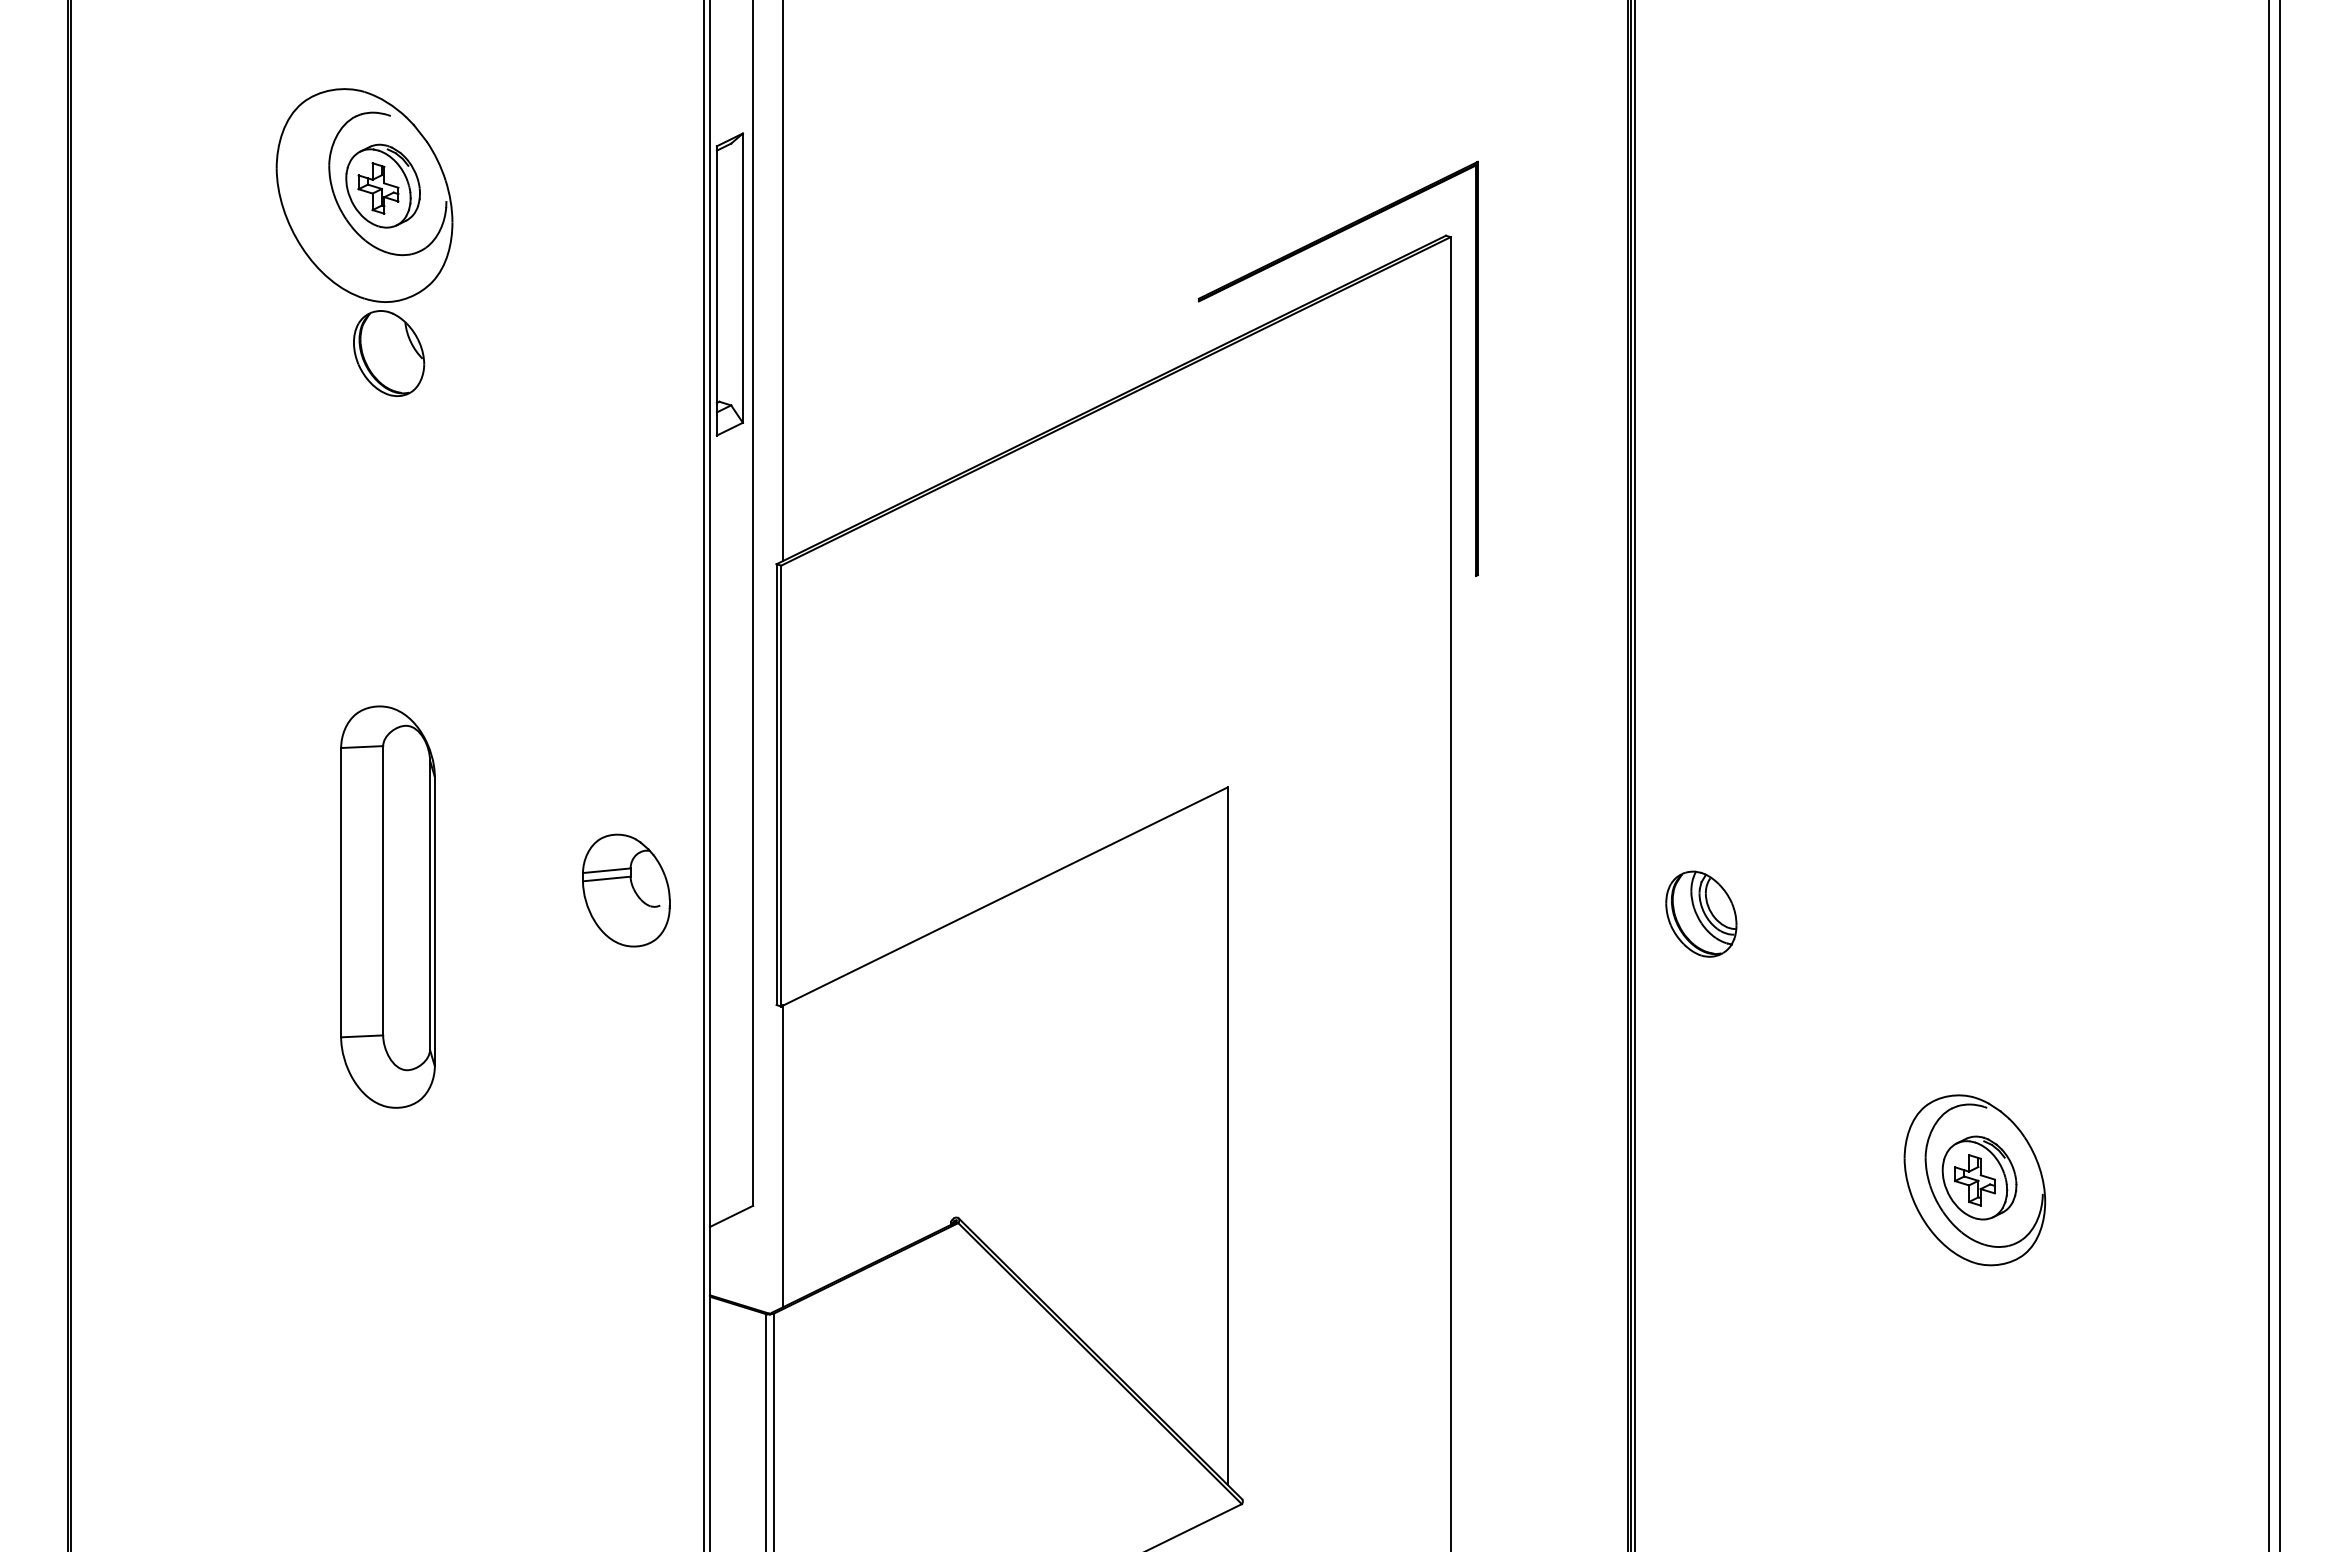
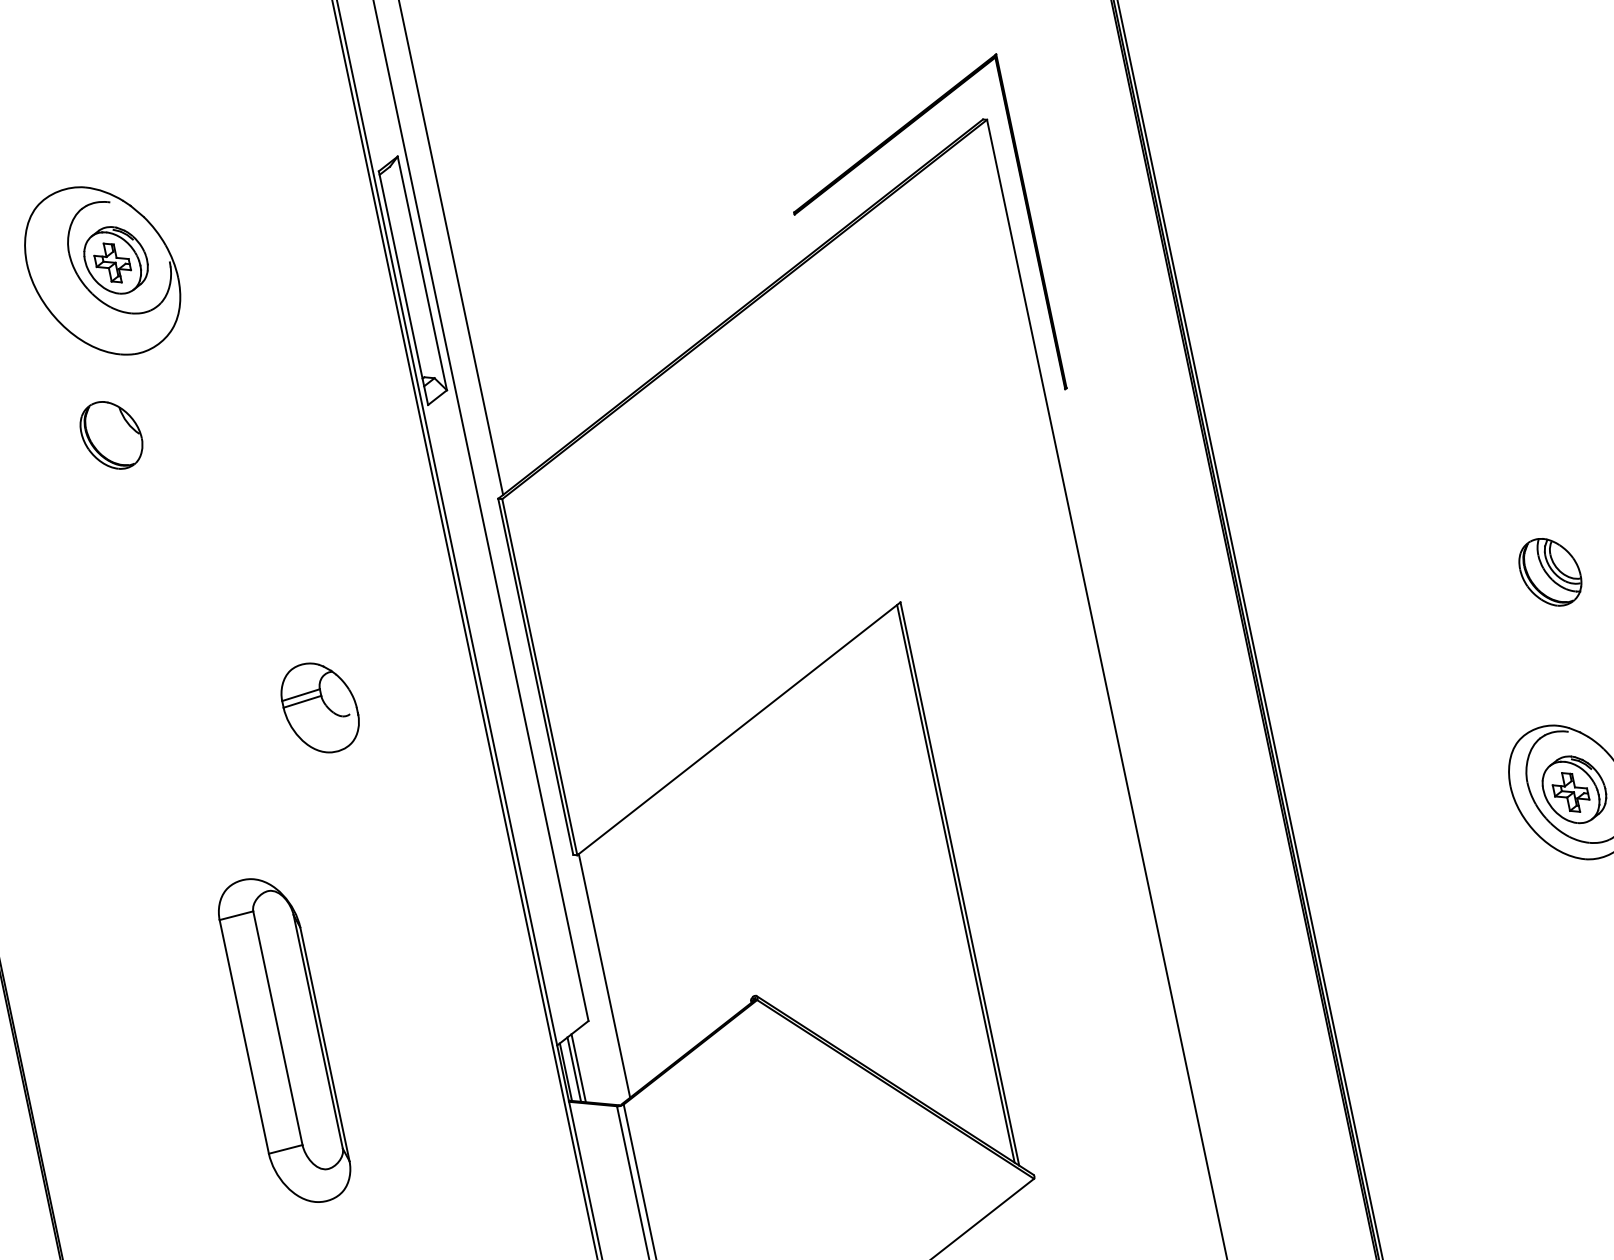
part: (389, 353) -> (111, 435), moved
part: (626, 890) -> (320, 707), moved
part: (387, 906) -> (284, 1040), moved
part: (1701, 913) -> (1550, 571), moved
line: (1222, 1134) -> (955, 883), added
line: (724, 1259) -> (574, 1069), added
line: (729, 1259) -> (578, 1068), added
line: (713, 1260) -> (565, 1071), added

